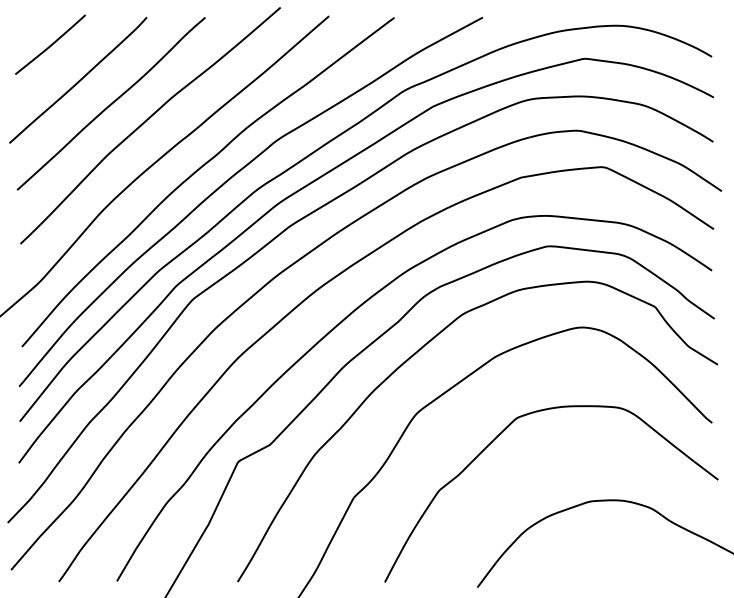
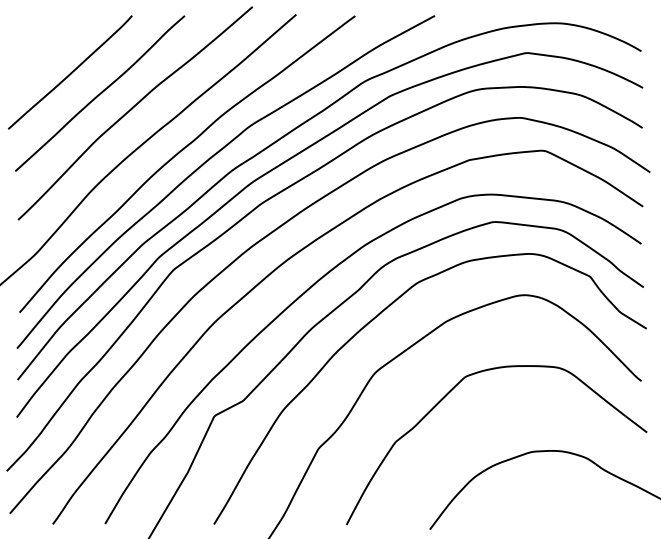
line: (50, 44) -> (45, 40), removed

